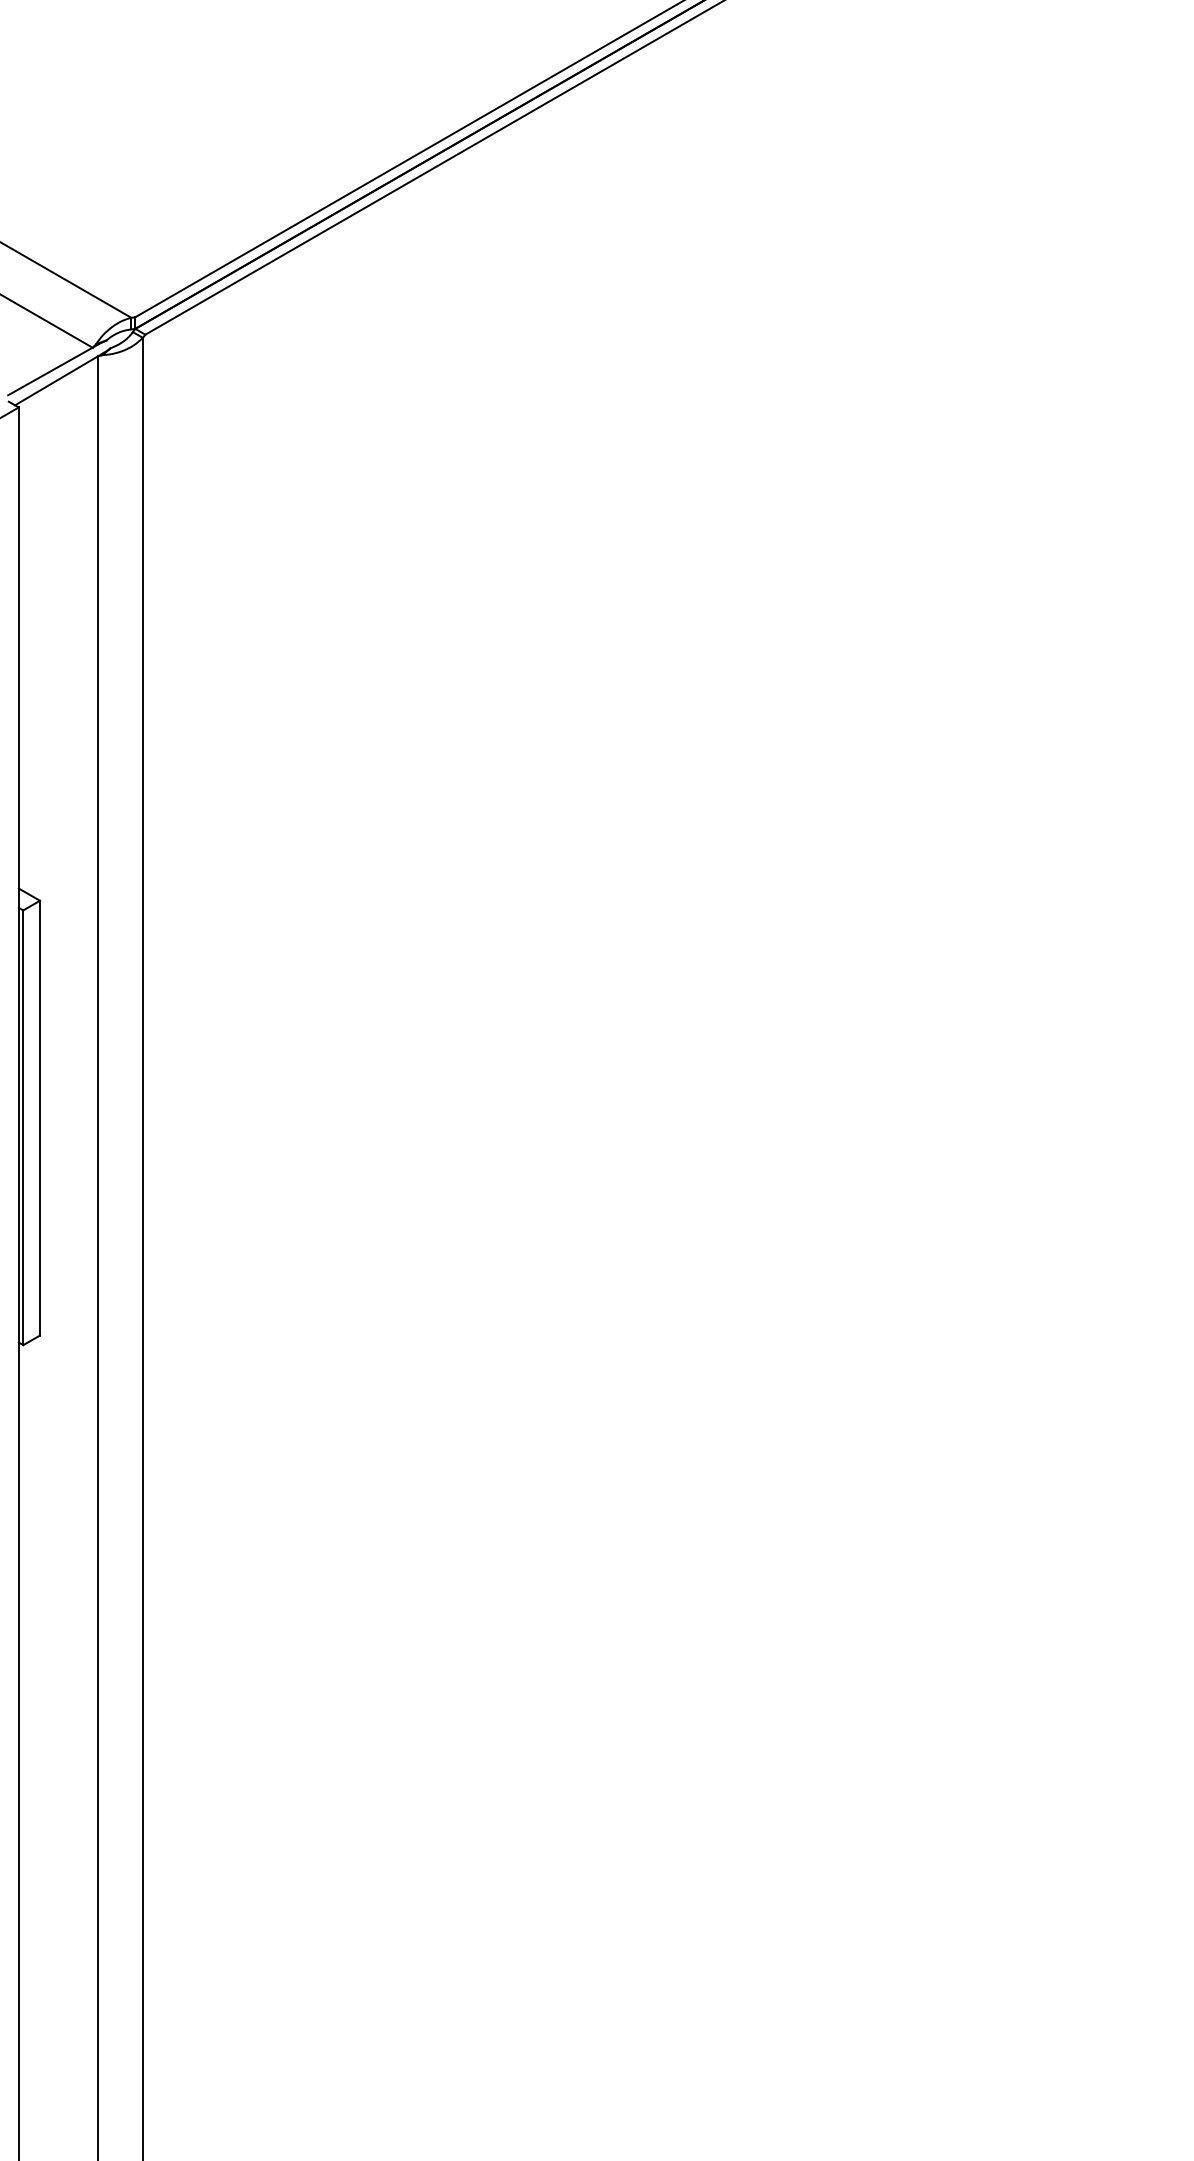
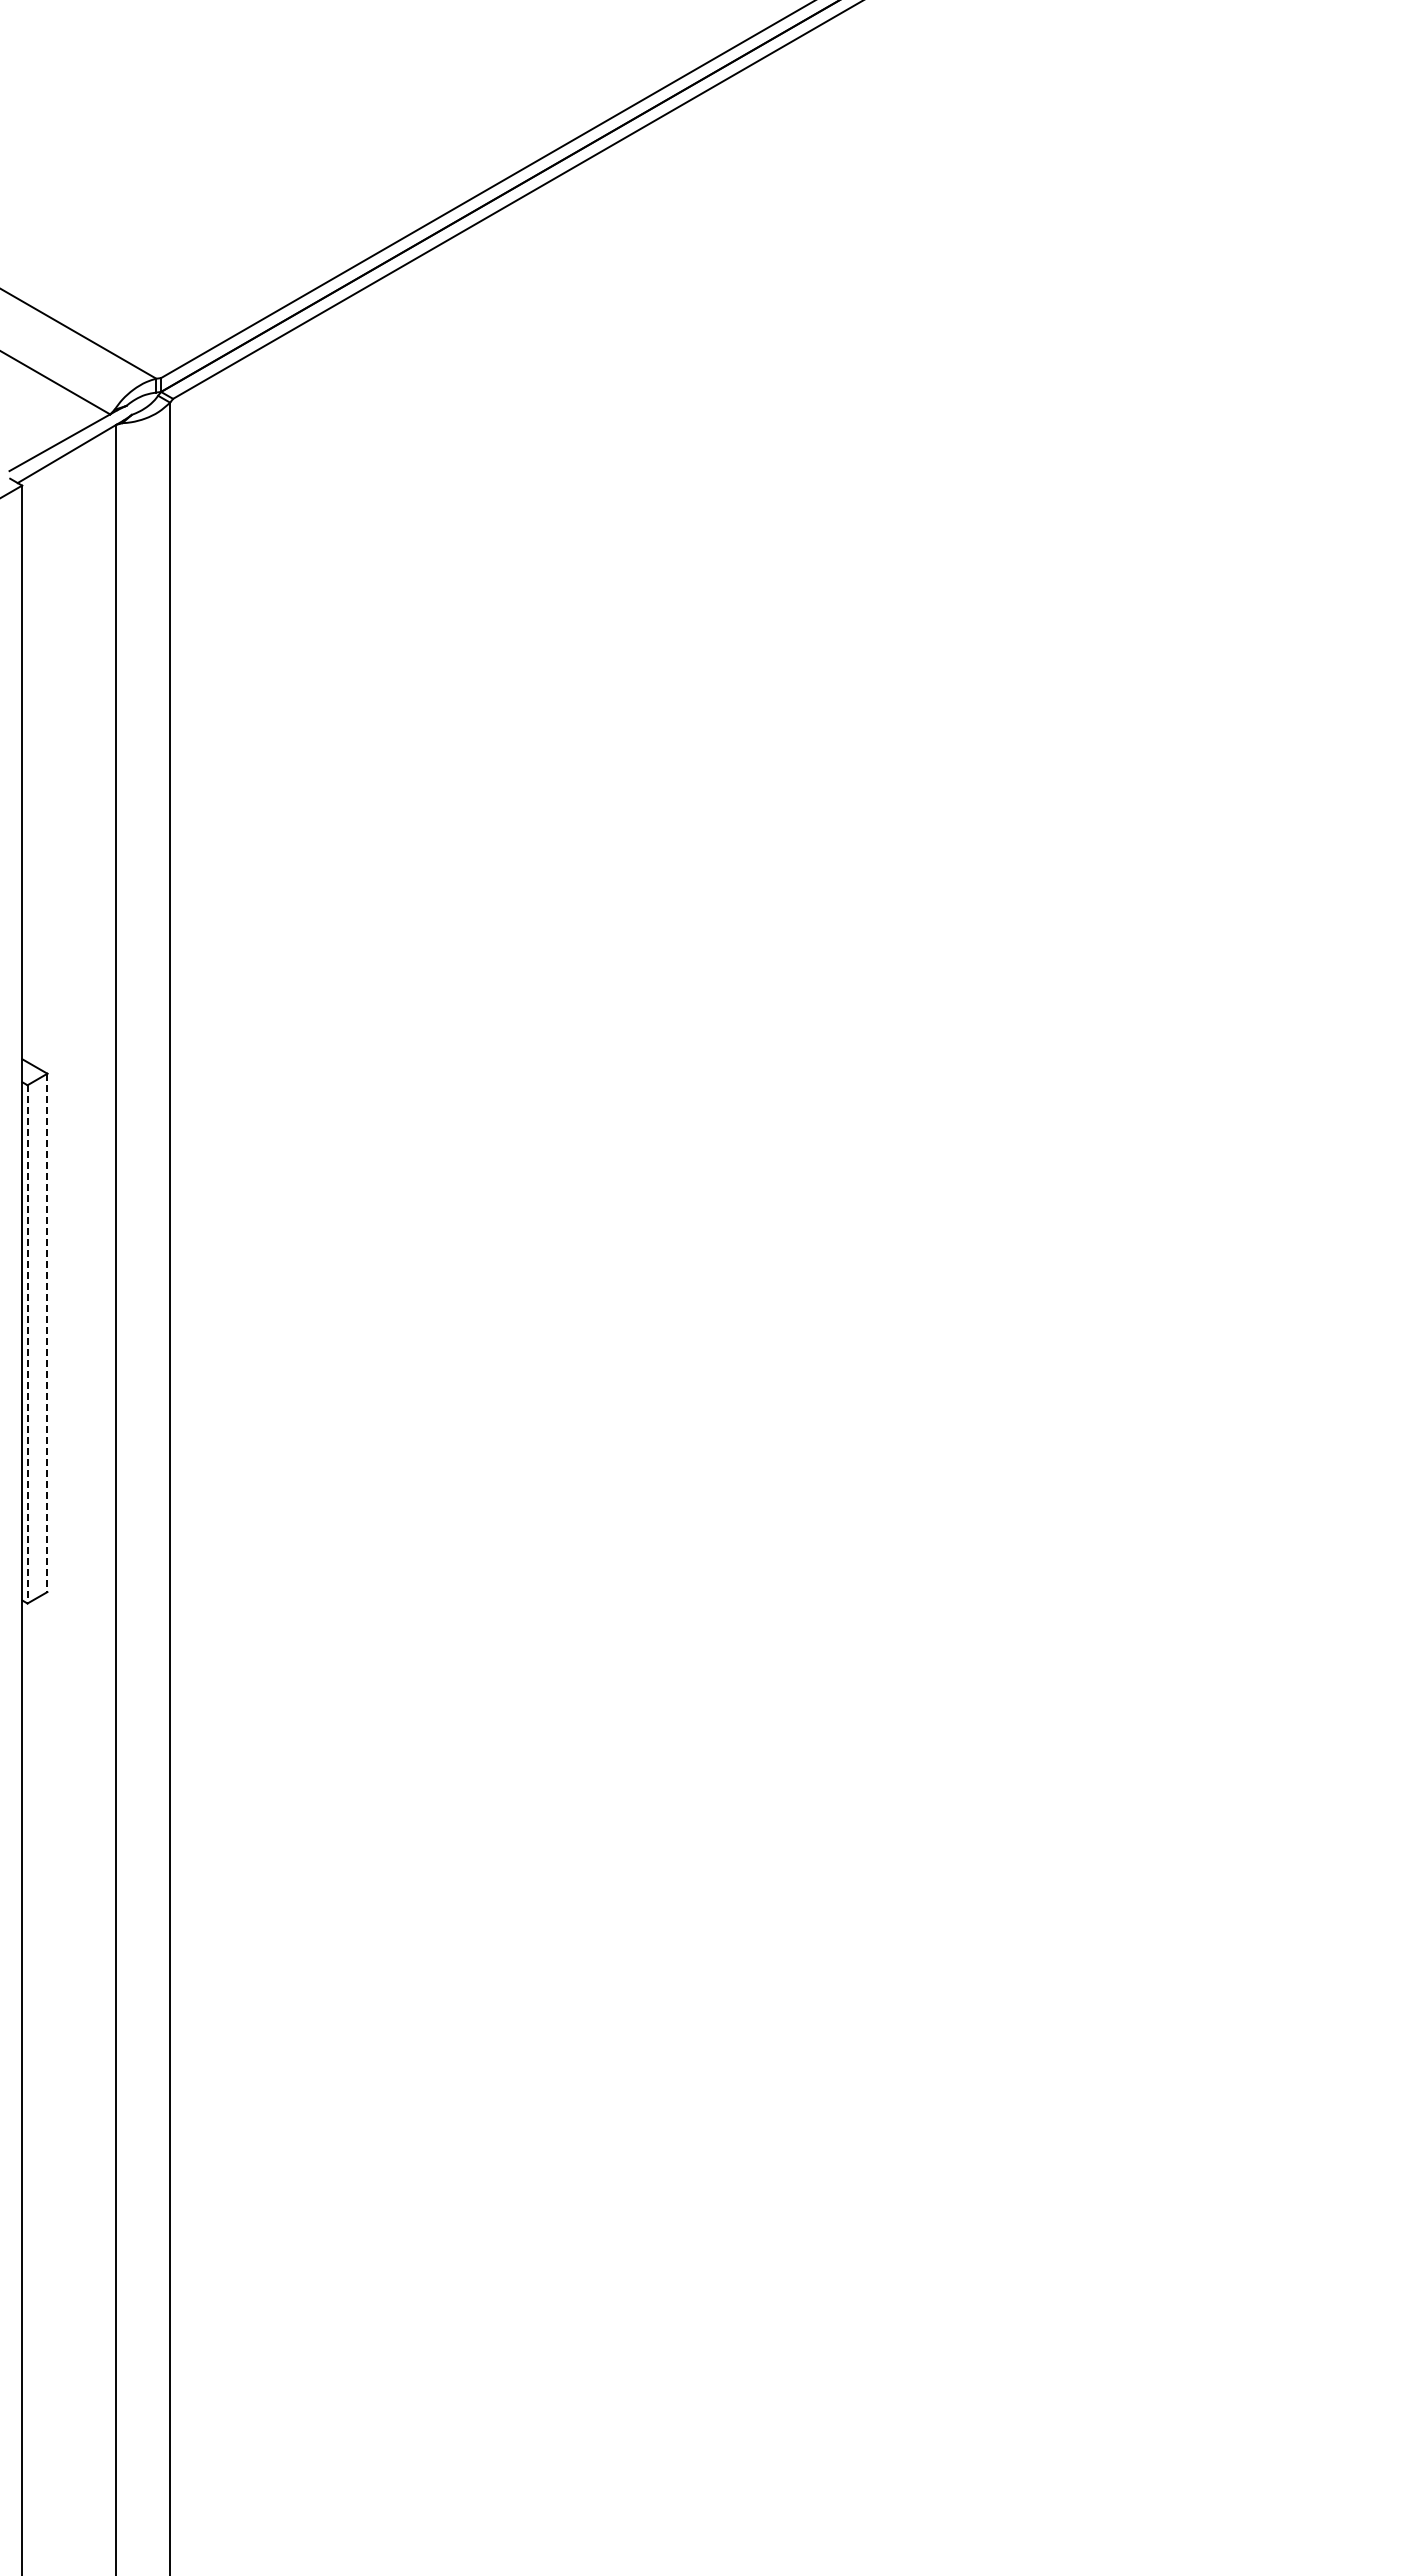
line: (40, 1118) -> (47, 1333), solid -> dashed
line: (23, 1127) -> (27, 1344), solid -> dashed

